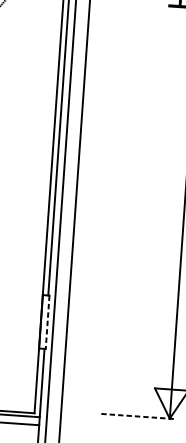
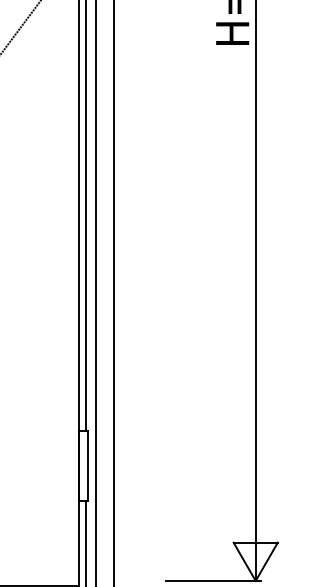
line: (47, 322) -> (87, 466), dashed -> solid
line: (137, 416) -> (213, 580), dashed -> solid

